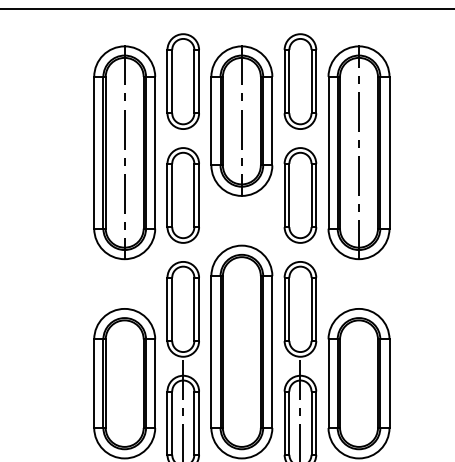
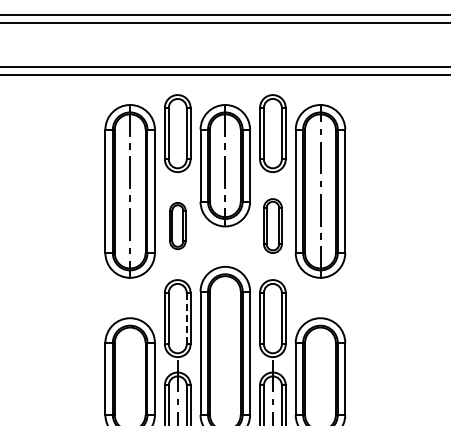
part: (182, 194) -> (177, 225), size x0.6
part: (299, 194) -> (272, 225), size x0.7
line: (194, 309) -> (186, 318), solid -> dashed

